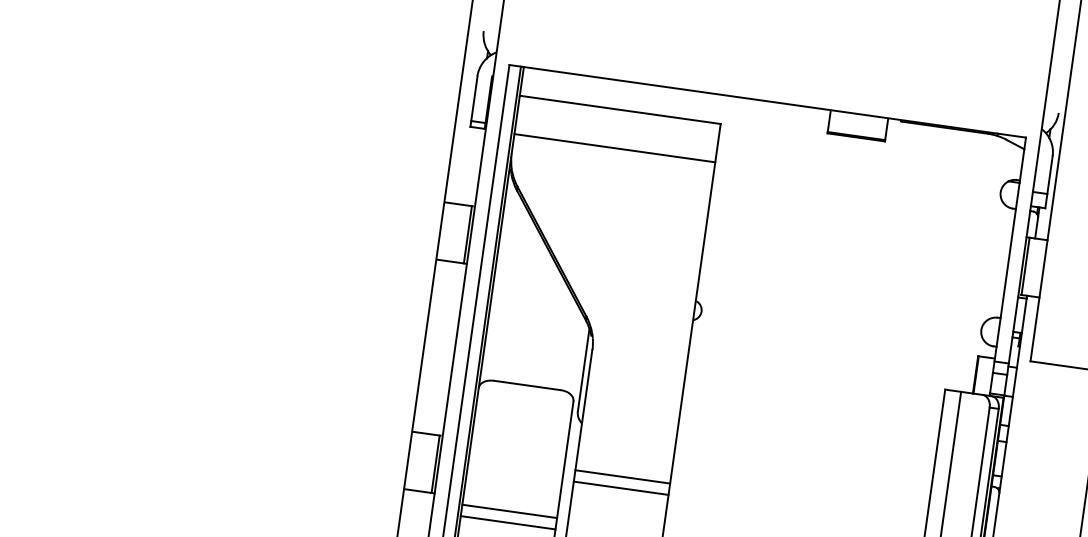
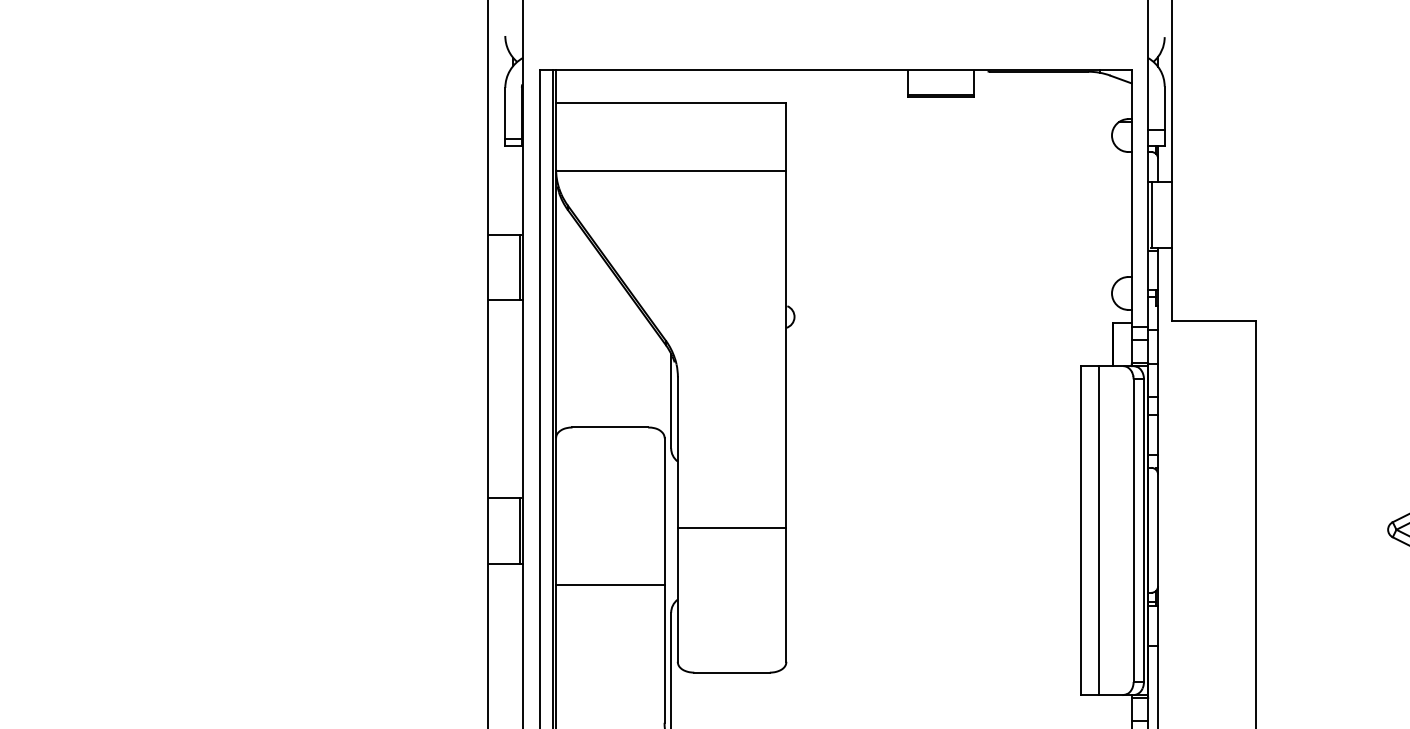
line: (615, 147) -> (671, 170), moved
line: (622, 477) -> (731, 515), removed
line: (509, 511) -> (610, 571), removed

